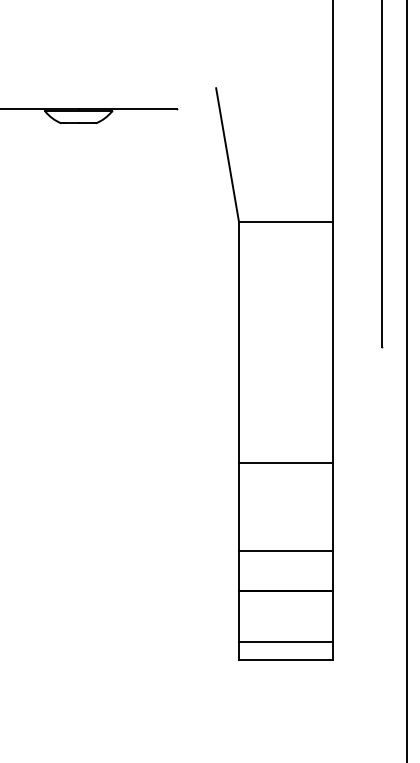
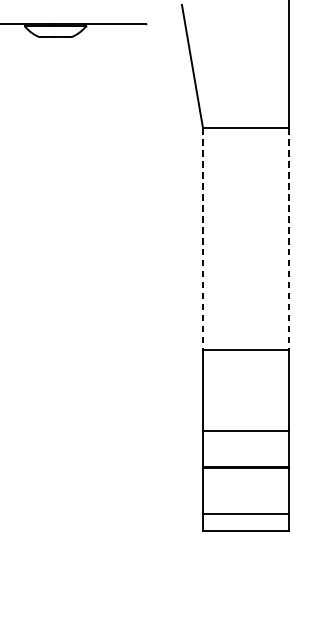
line: (239, 342) -> (203, 238), solid -> dashed
line: (332, 342) -> (288, 238), solid -> dashed

